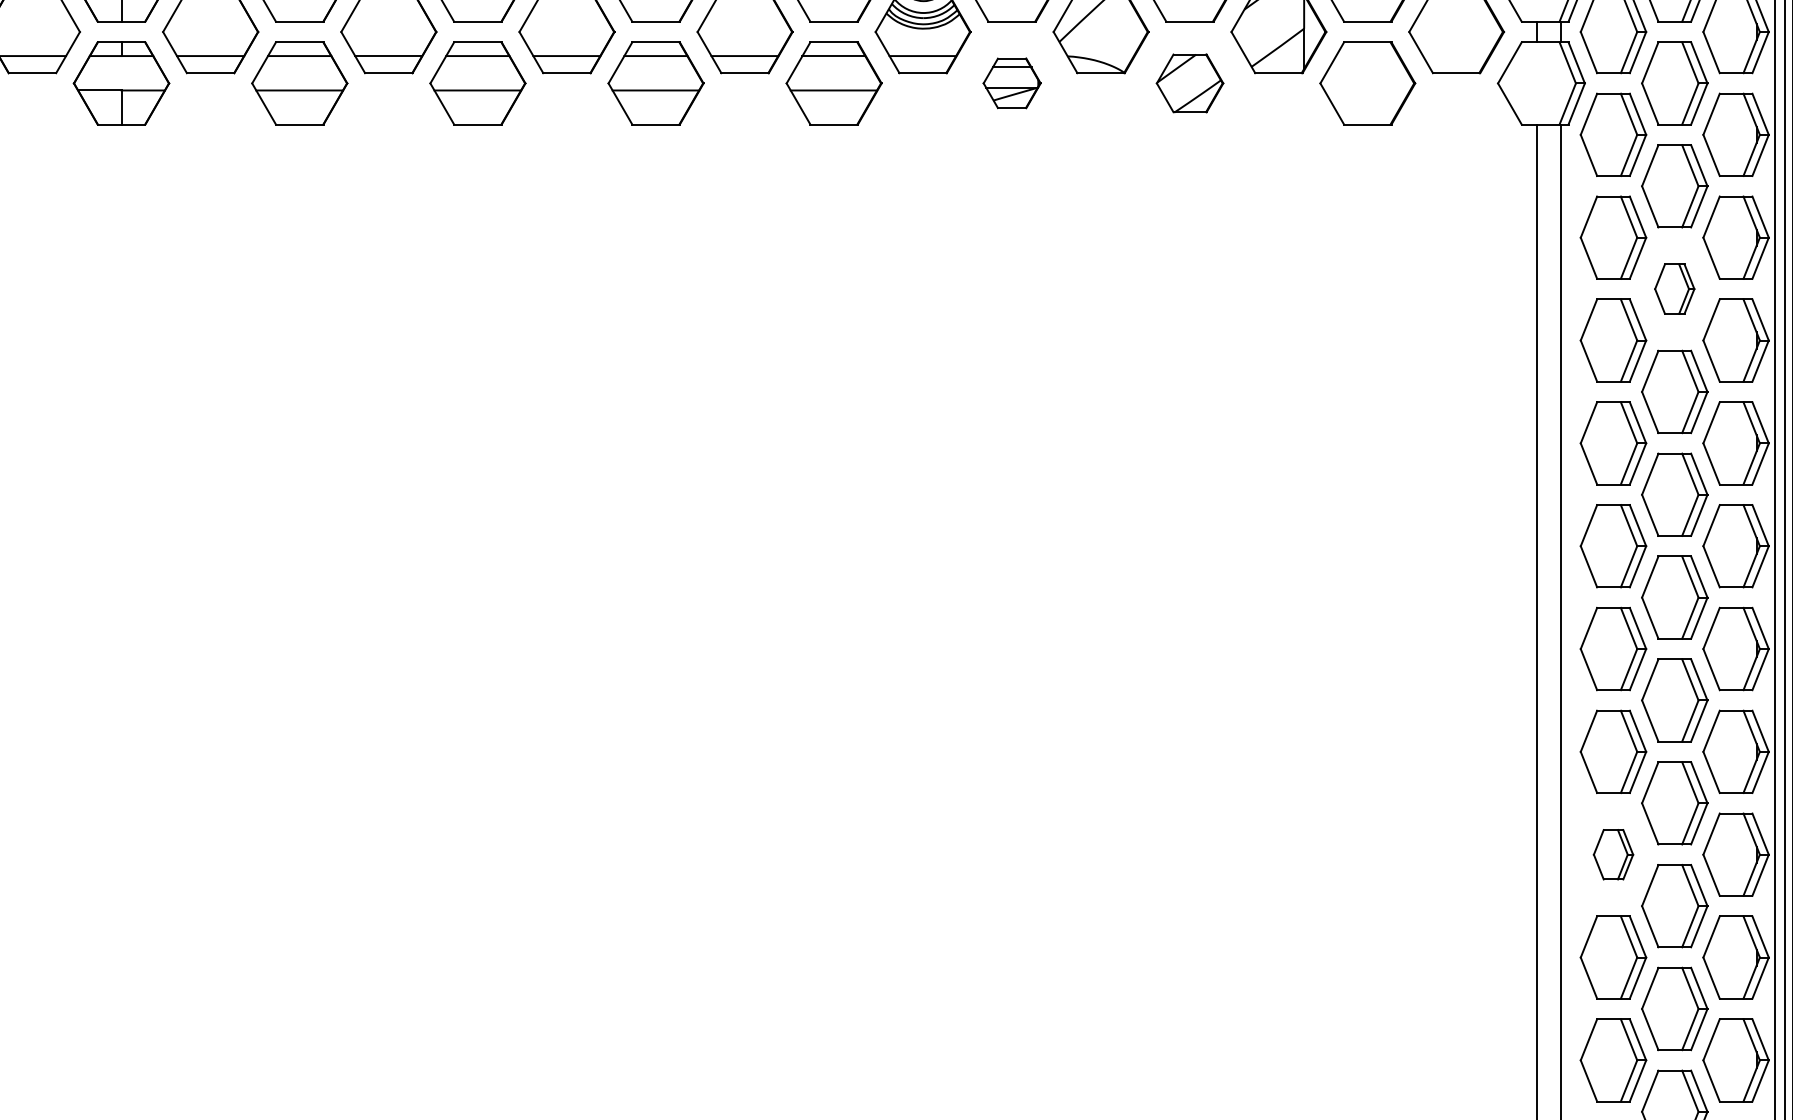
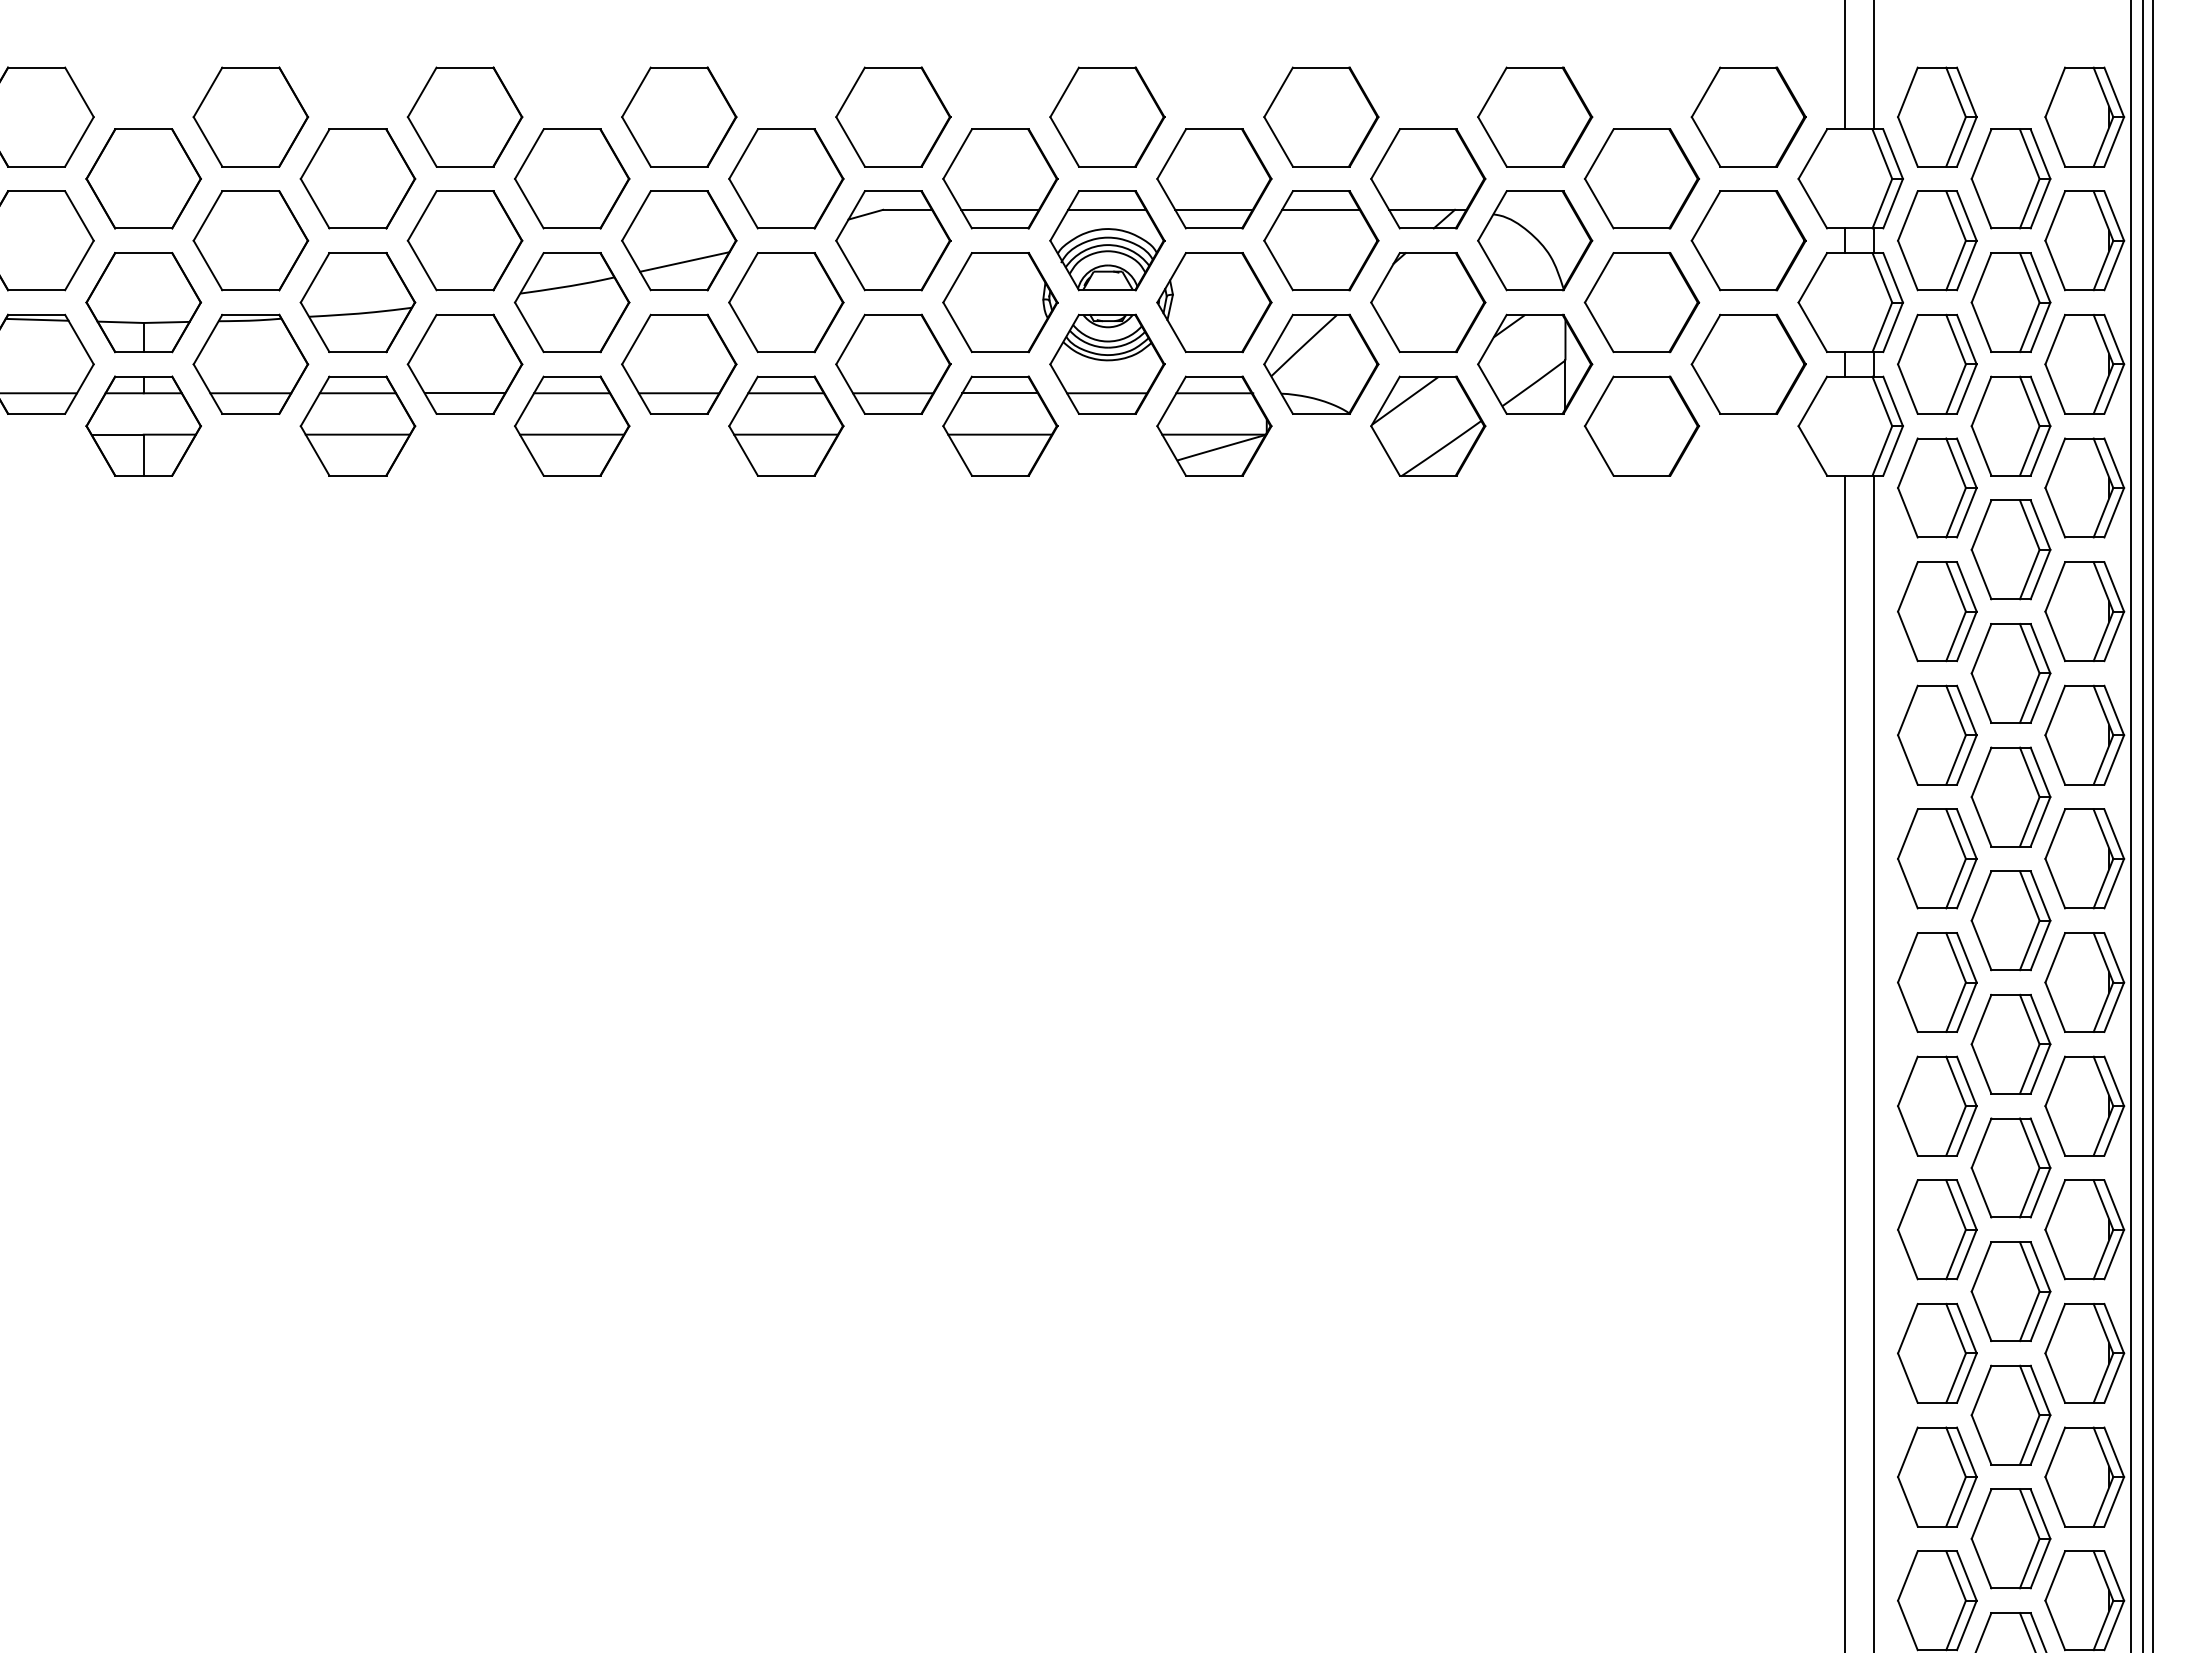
part: (1012, 82) -> (1214, 425), size x1.67
part: (1190, 82) -> (1428, 425), size x1.43
part: (1674, 289) -> (2010, 673), size x1.67
part: (1613, 854) -> (1937, 1353), size x1.67

